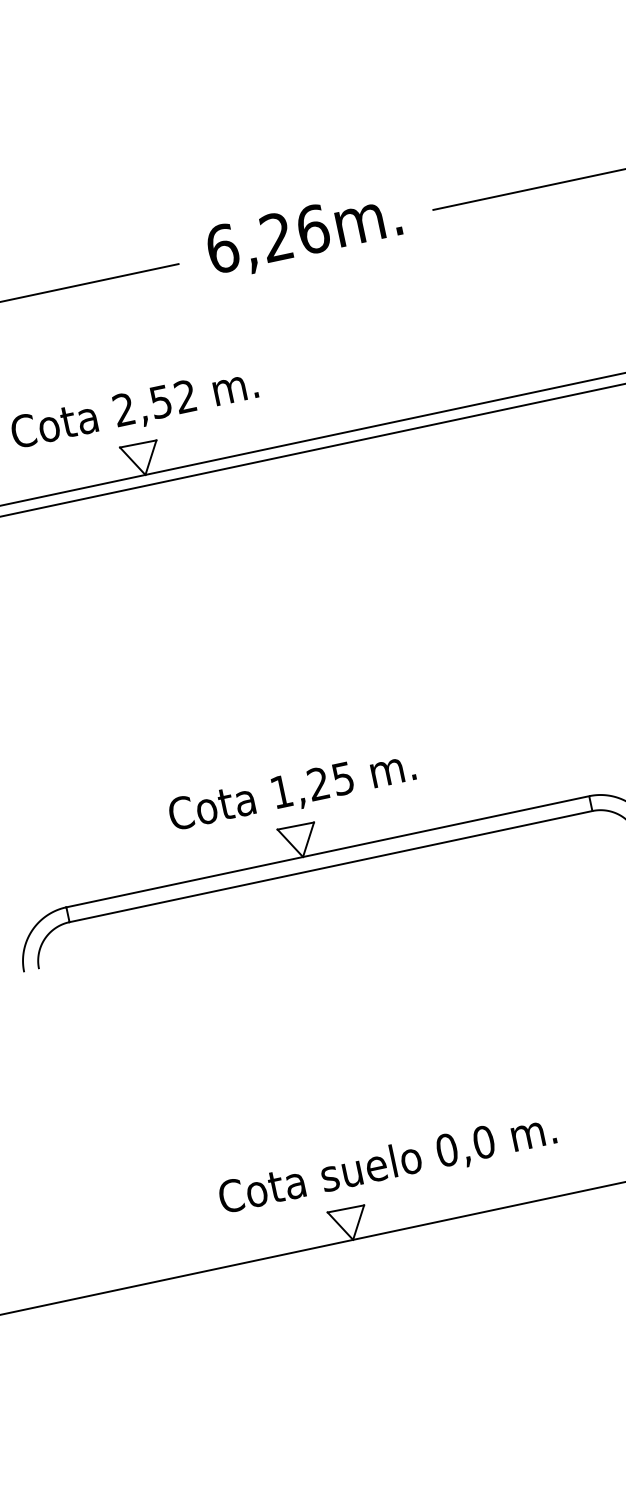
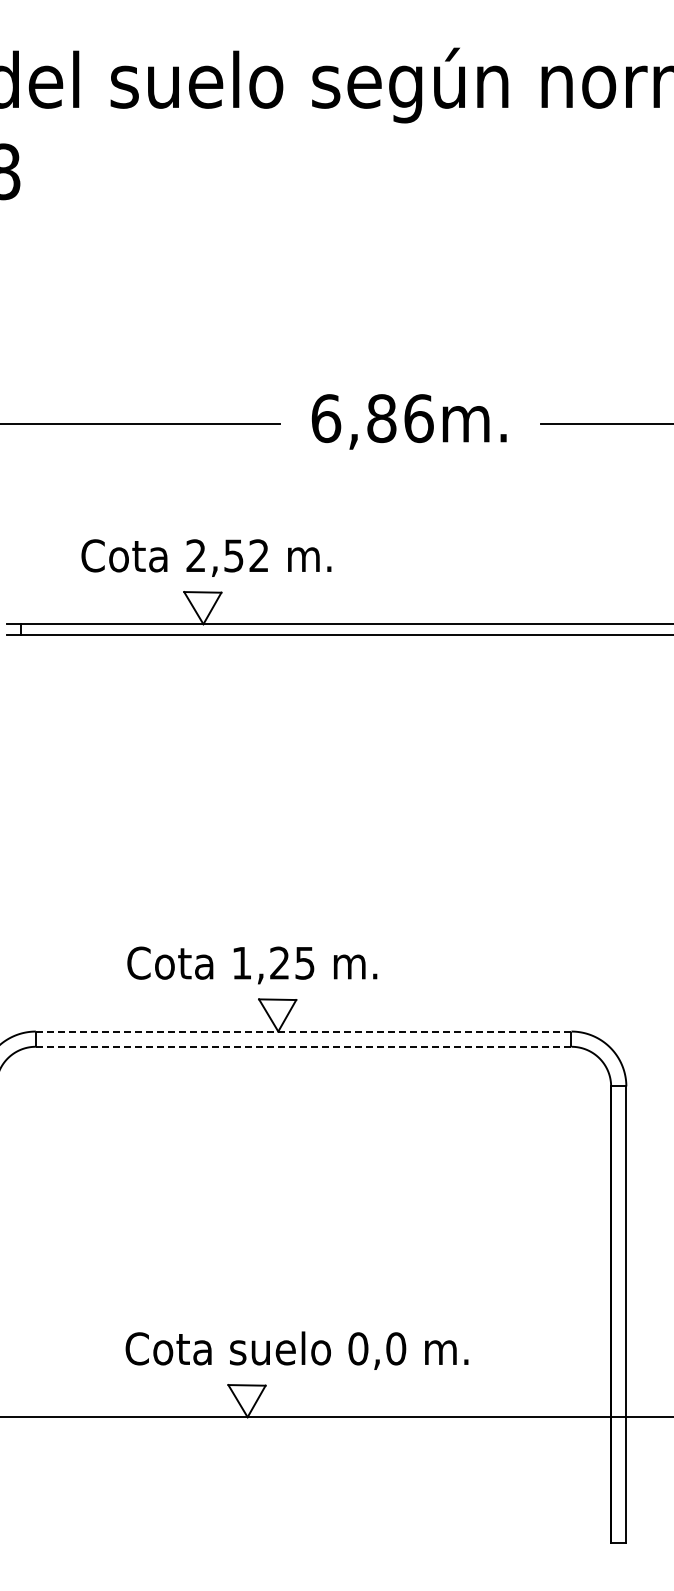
text: (276, 237) -> (381, 418), 6,26m. -> 6,86m.
text: (292, 791) -> (252, 965), moved
line: (327, 851) -> (303, 1031), solid -> dashed
line: (330, 866) -> (303, 1046), solid -> dashed

